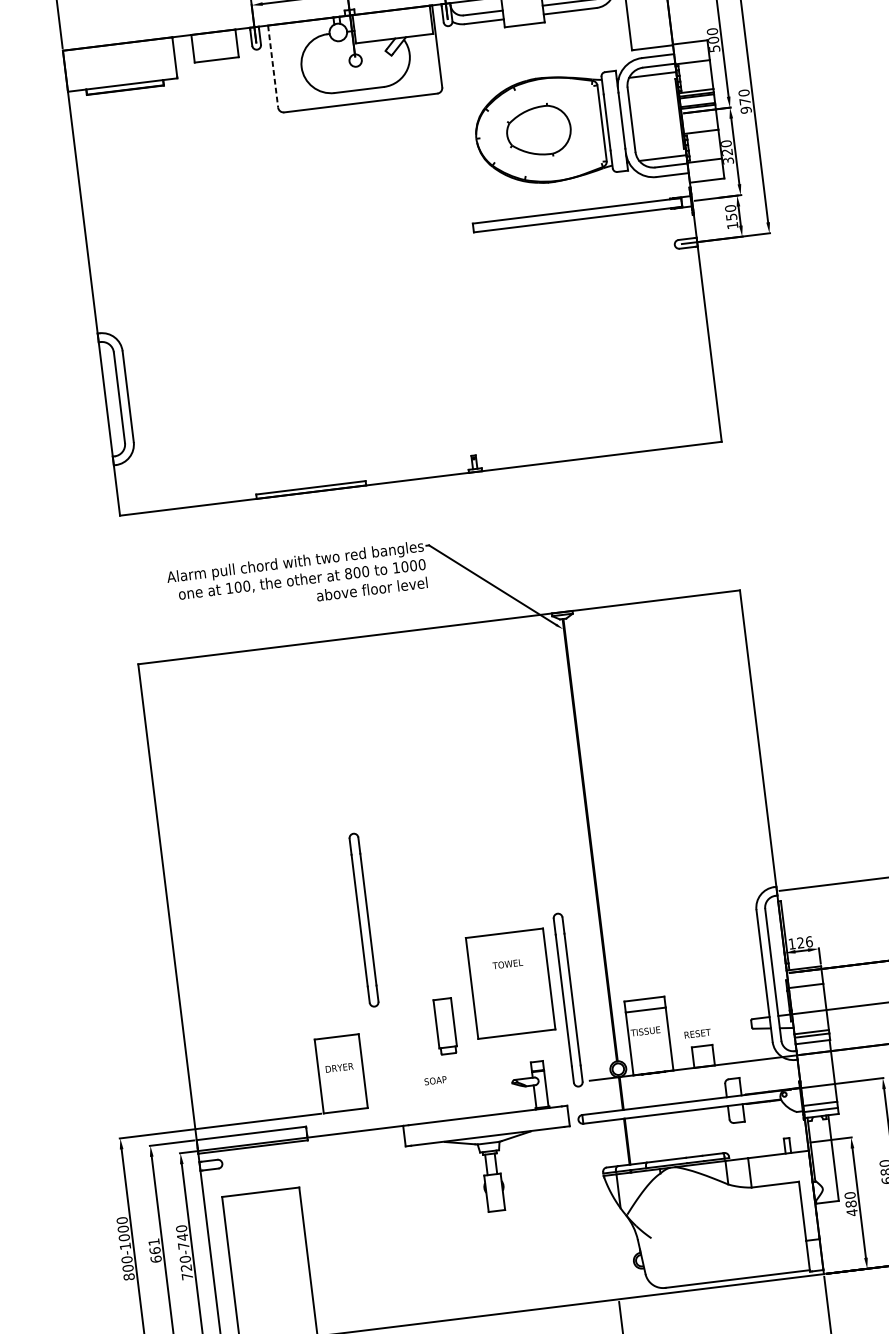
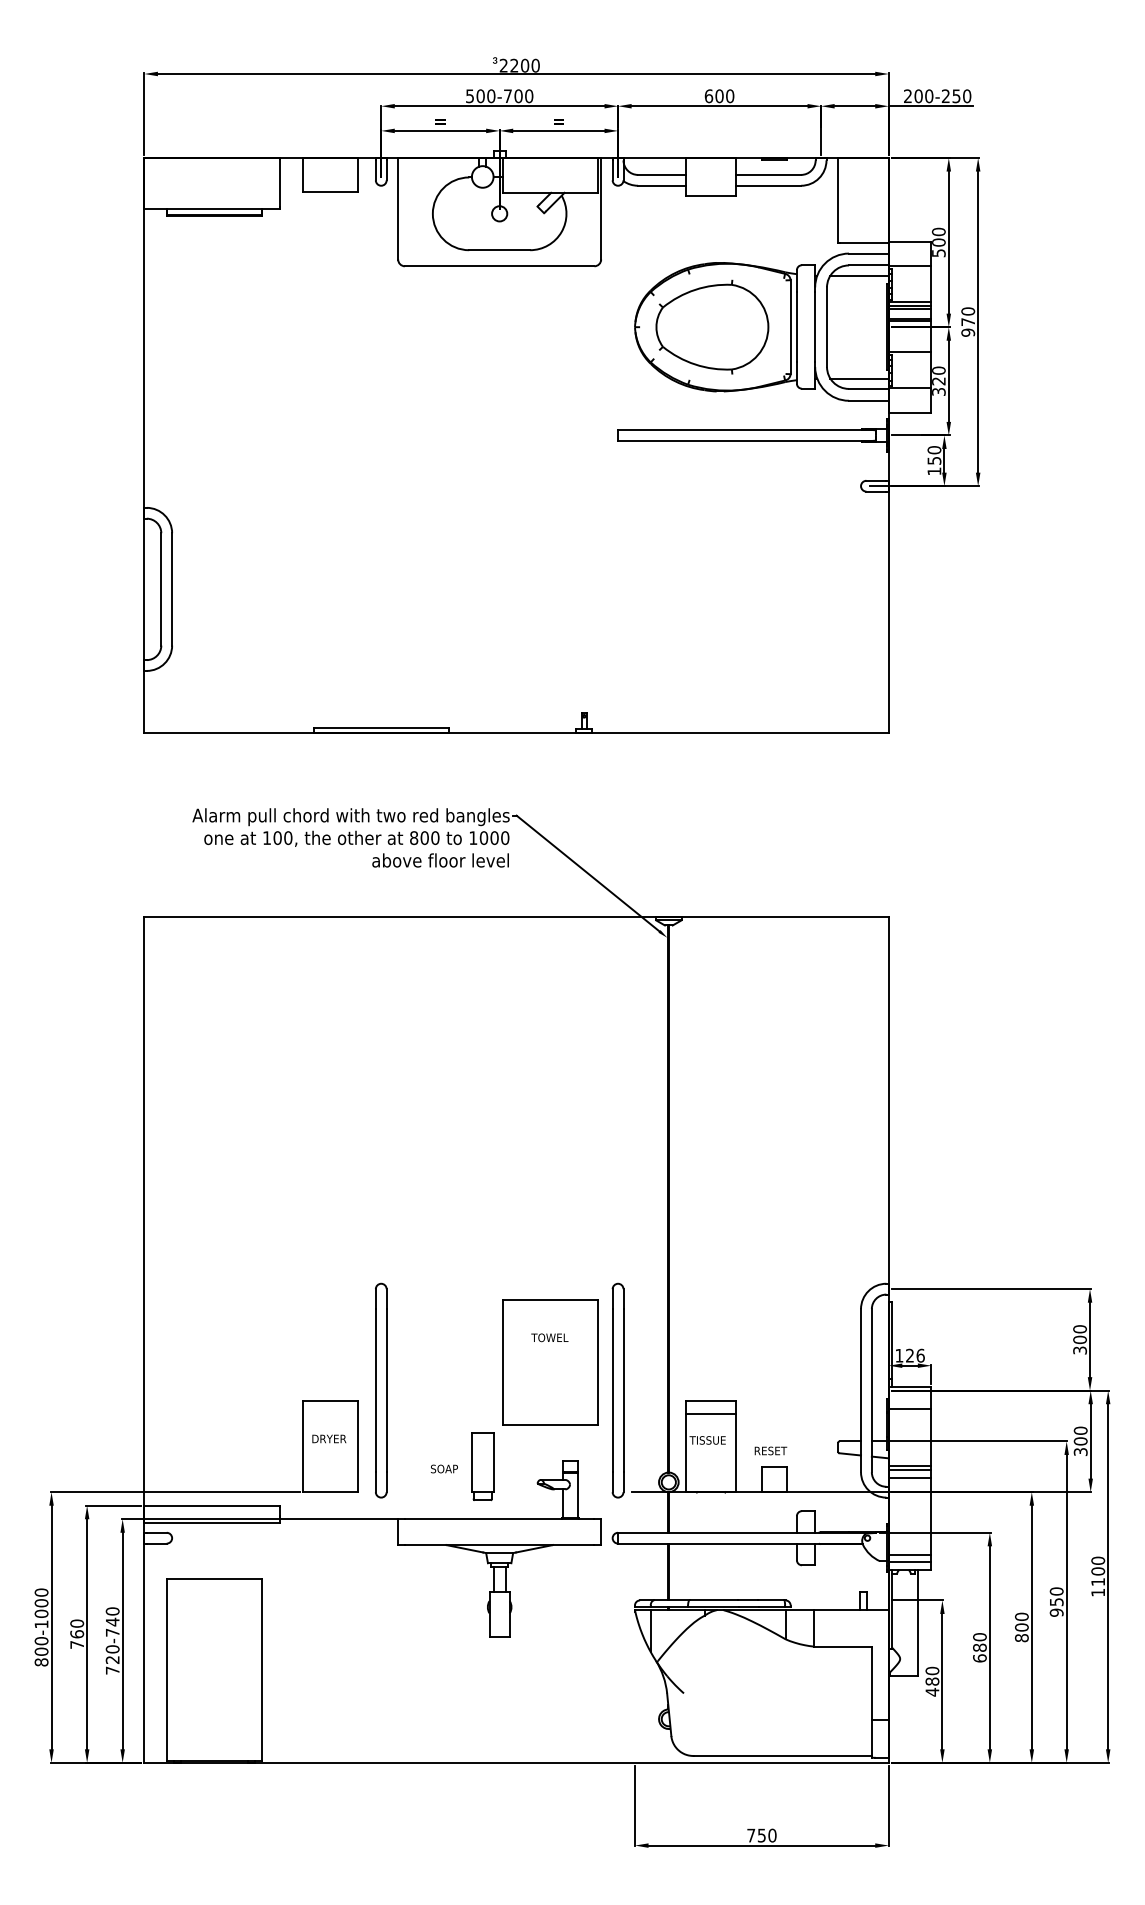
line: (273, 66) -> (398, 208), dashed -> solid
part: (538, 130) -> (712, 326), size x1.43
part: (364, 920) -> (381, 1390), moved
part: (445, 1026) -> (482, 1466), moved
text: (155, 1250) -> (77, 1633), 661 -> 760

